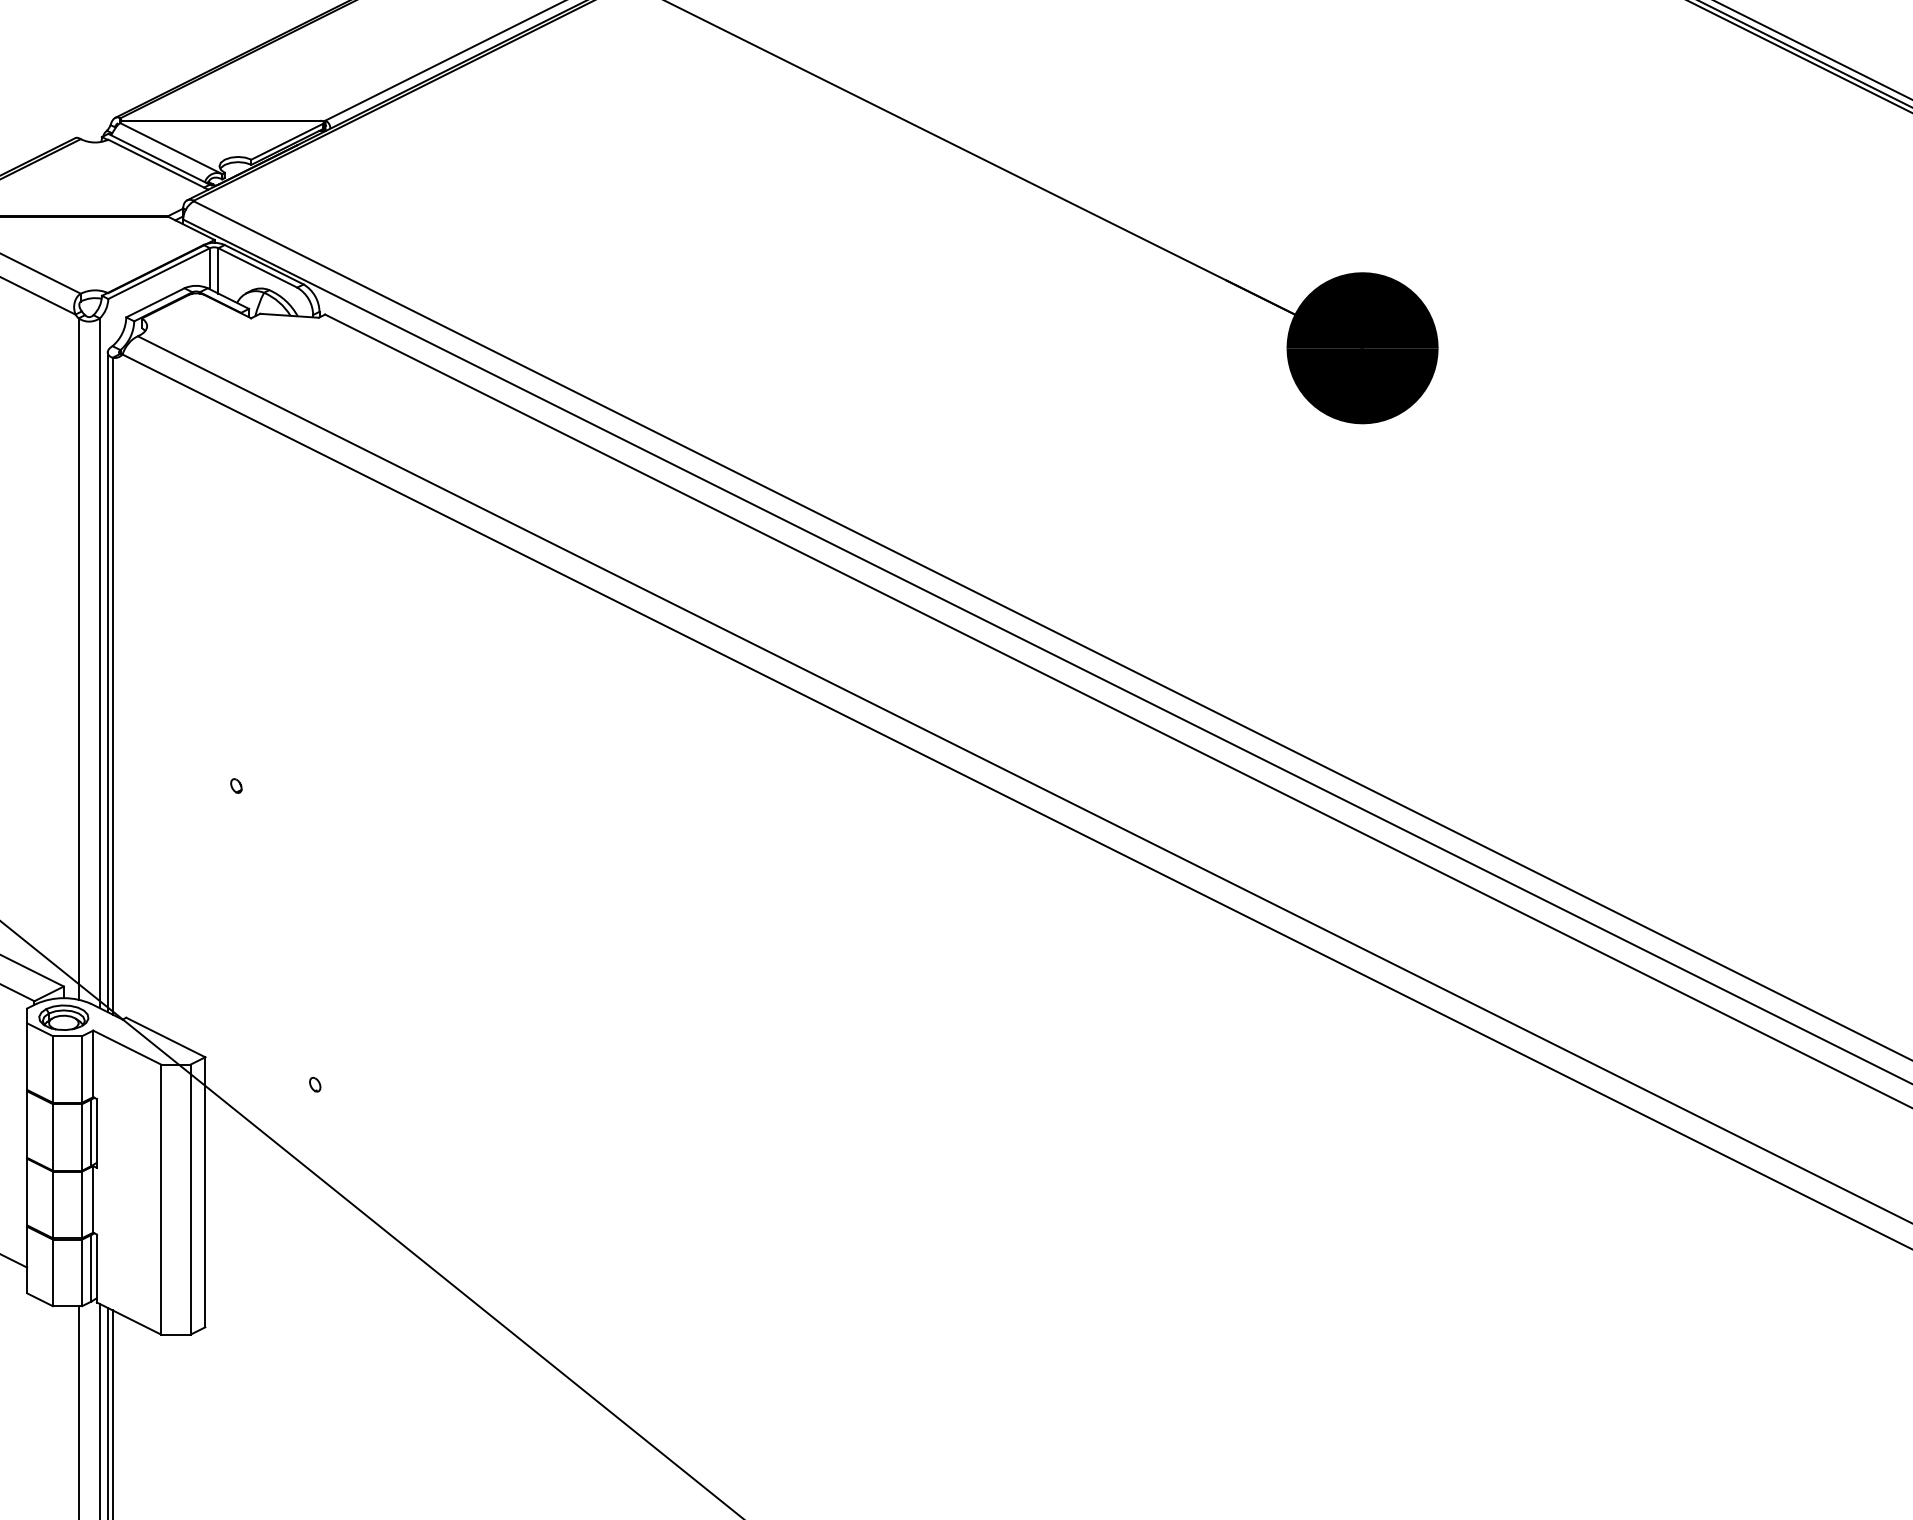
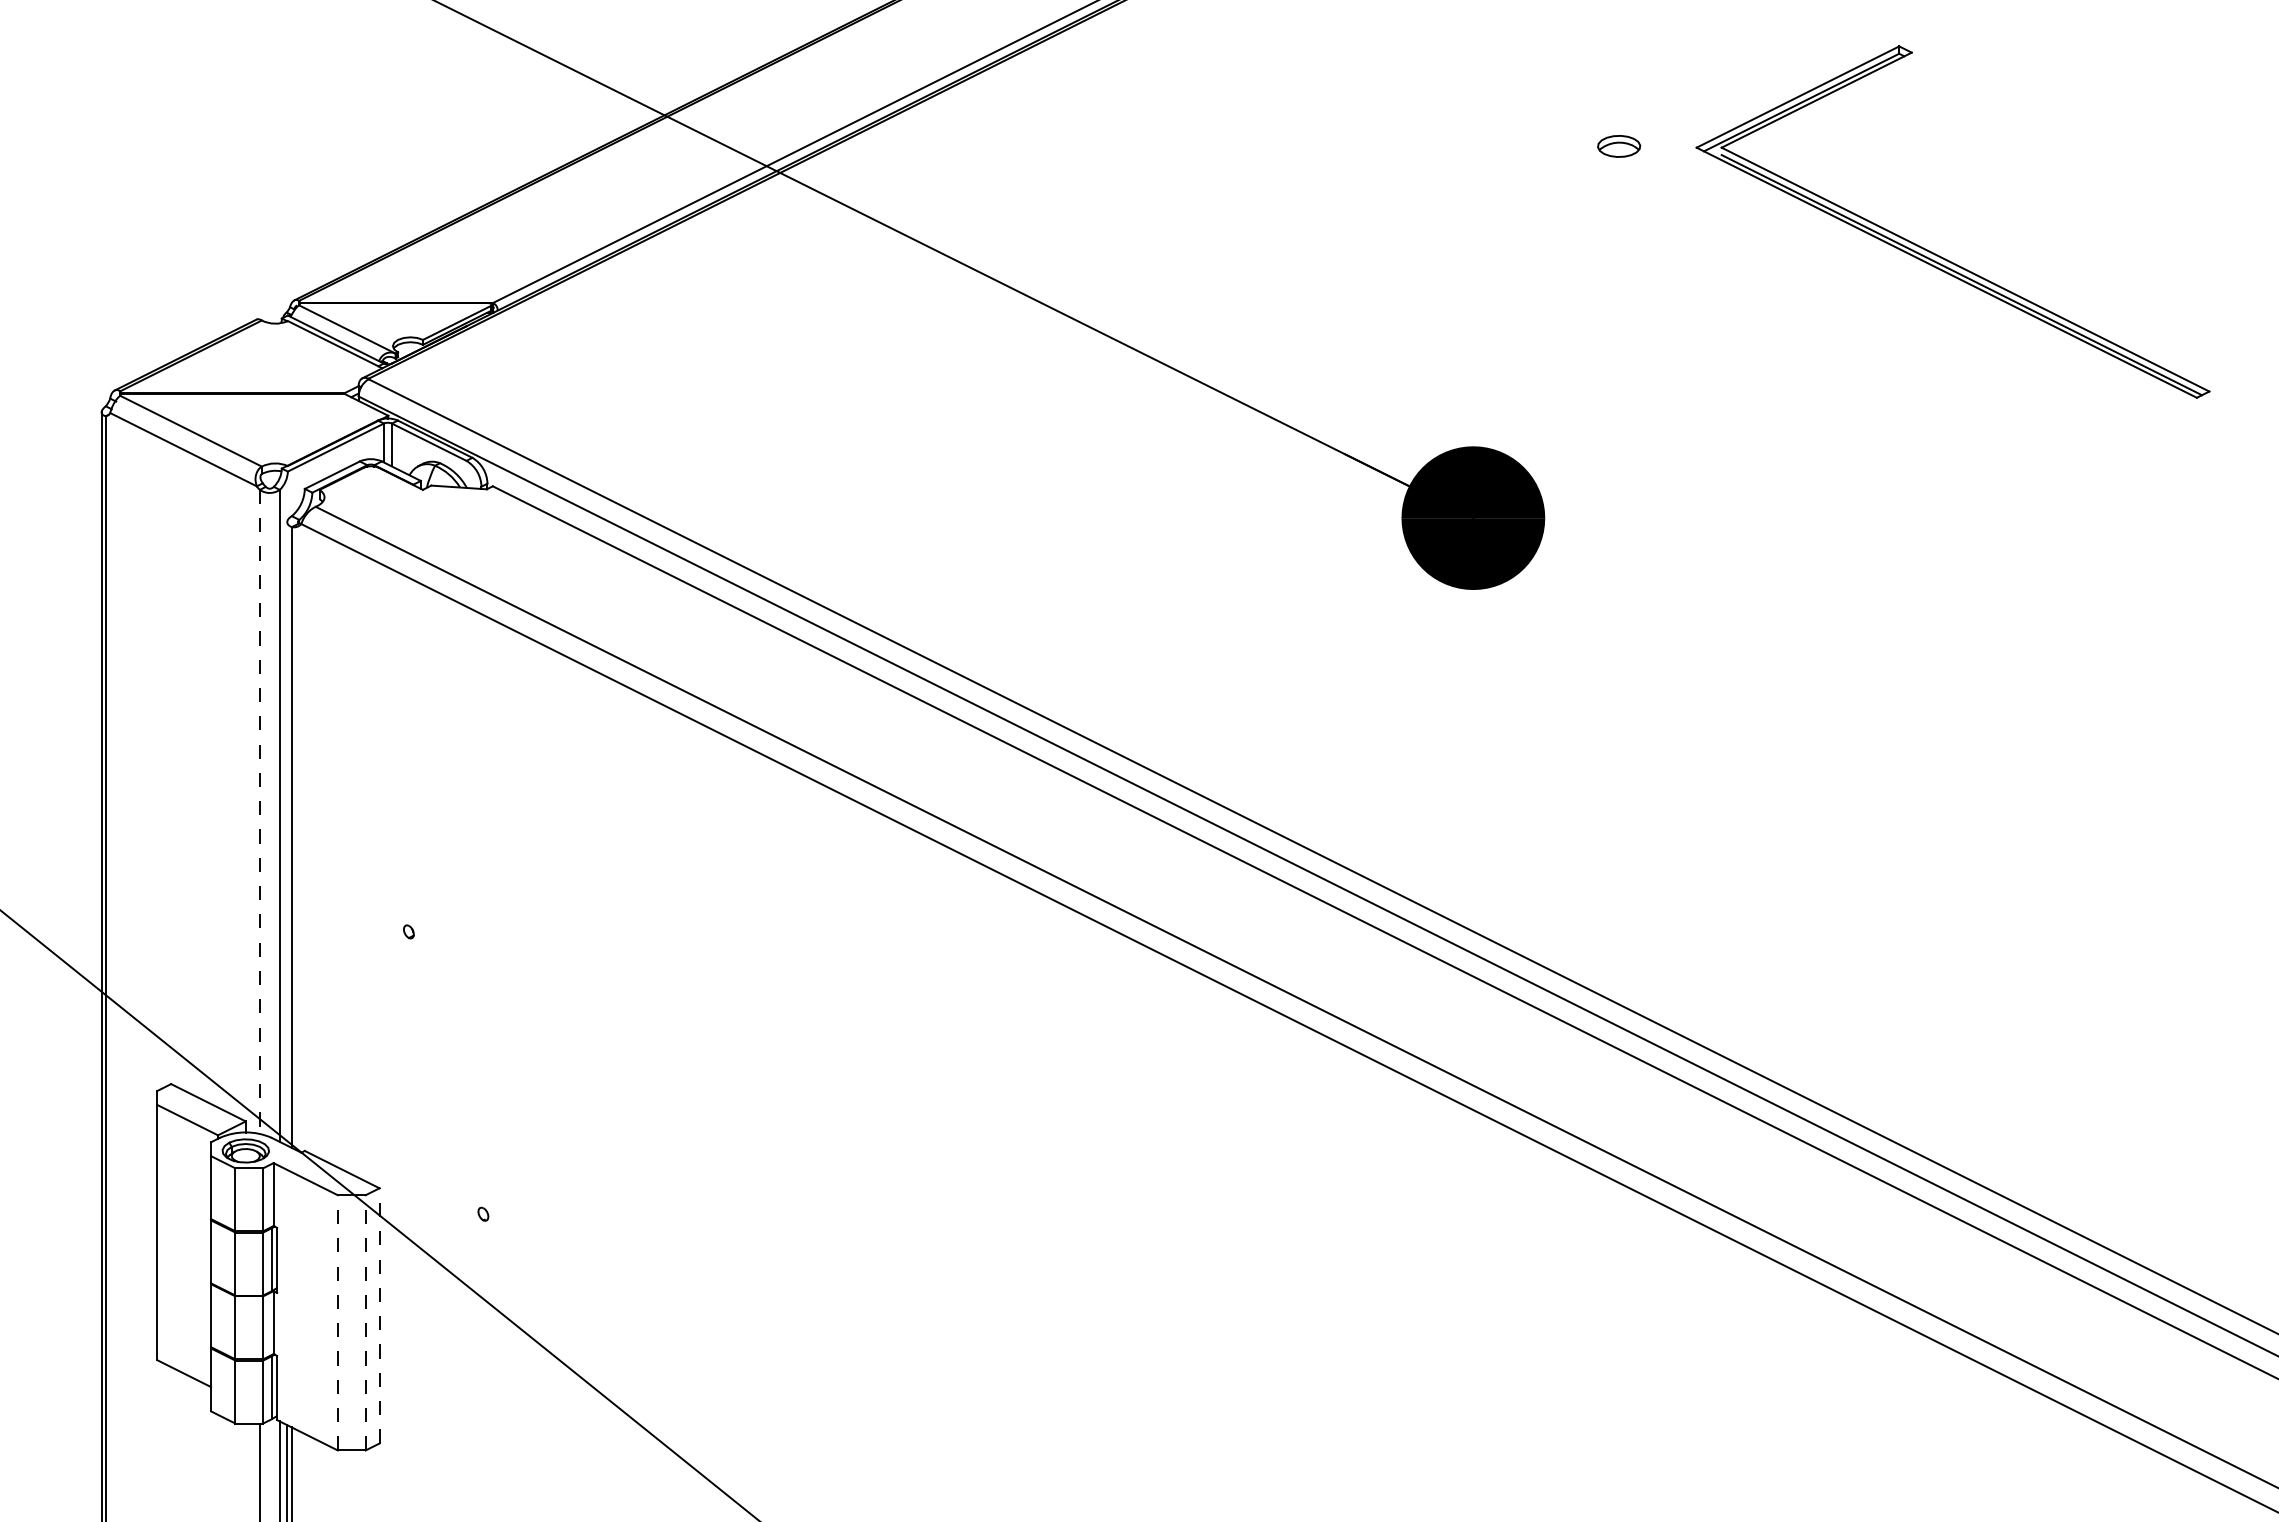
line: (78, 659) -> (259, 812), solid -> dashed
line: (107, 681) -> (287, 833), removed
line: (205, 1191) -> (379, 1315), solid -> dashed
line: (160, 1199) -> (337, 1322), solid -> dashed
line: (190, 1199) -> (365, 1322), solid -> dashed

